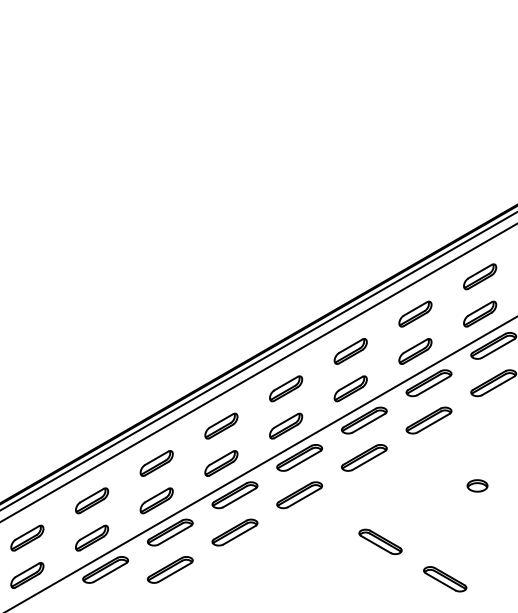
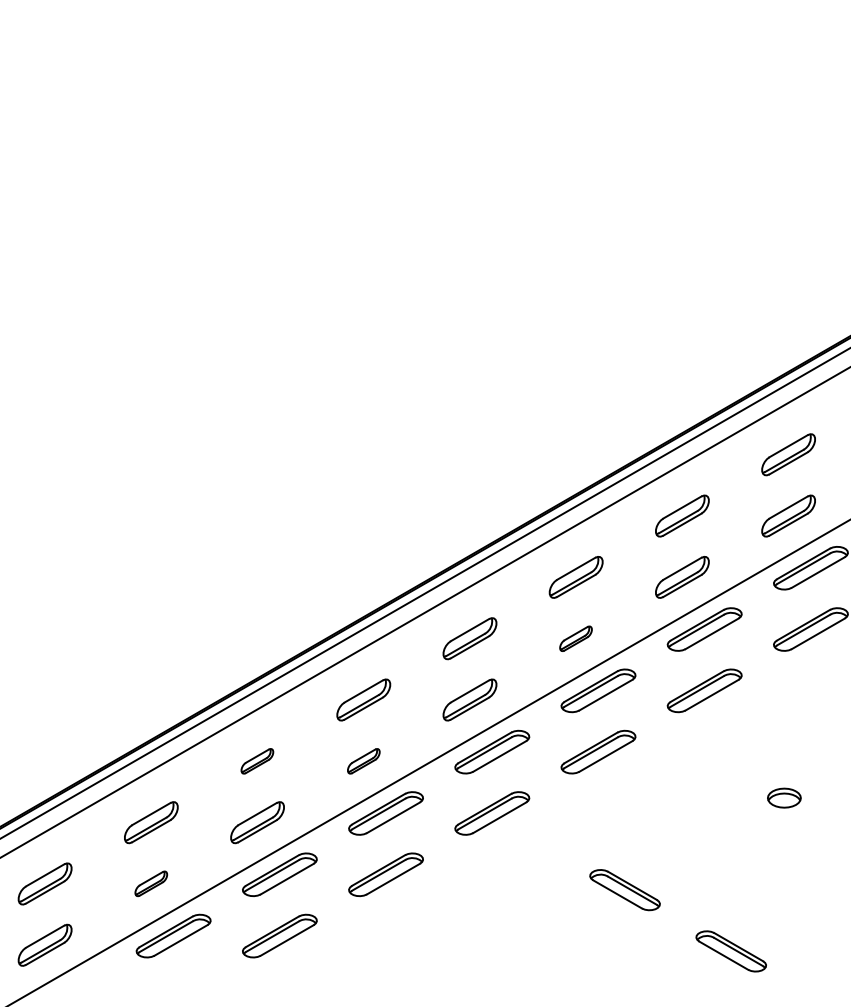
part: (350, 388) -> (575, 638), size x0.6
part: (156, 463) -> (257, 761), size x0.6
part: (221, 463) -> (363, 761), size x0.6
part: (91, 537) -> (150, 882), size x0.6

